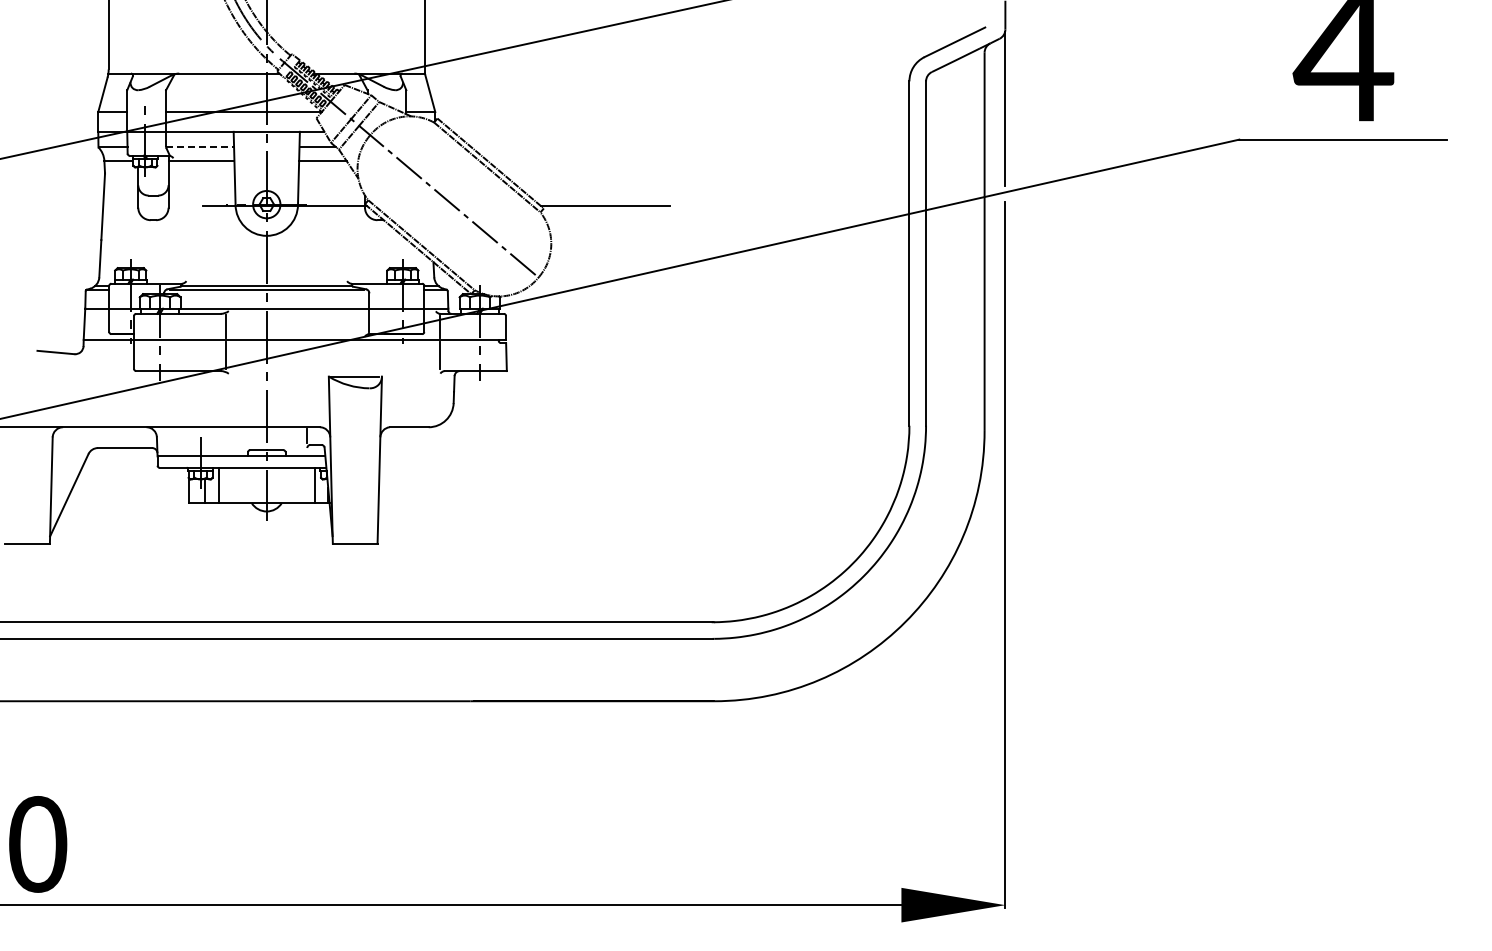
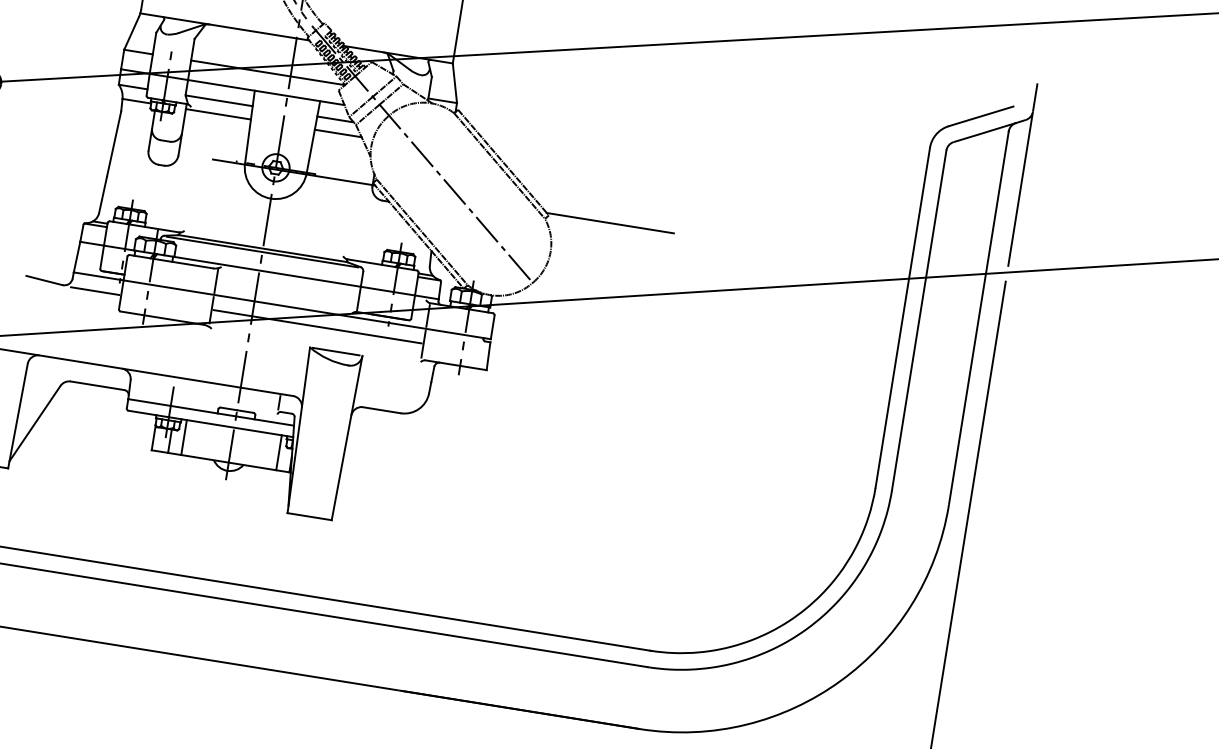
line: (200, 147) -> (219, 100), dashed -> solid
line: (107, 354) -> (94, 290), added
line: (332, 354) -> (317, 326), added

